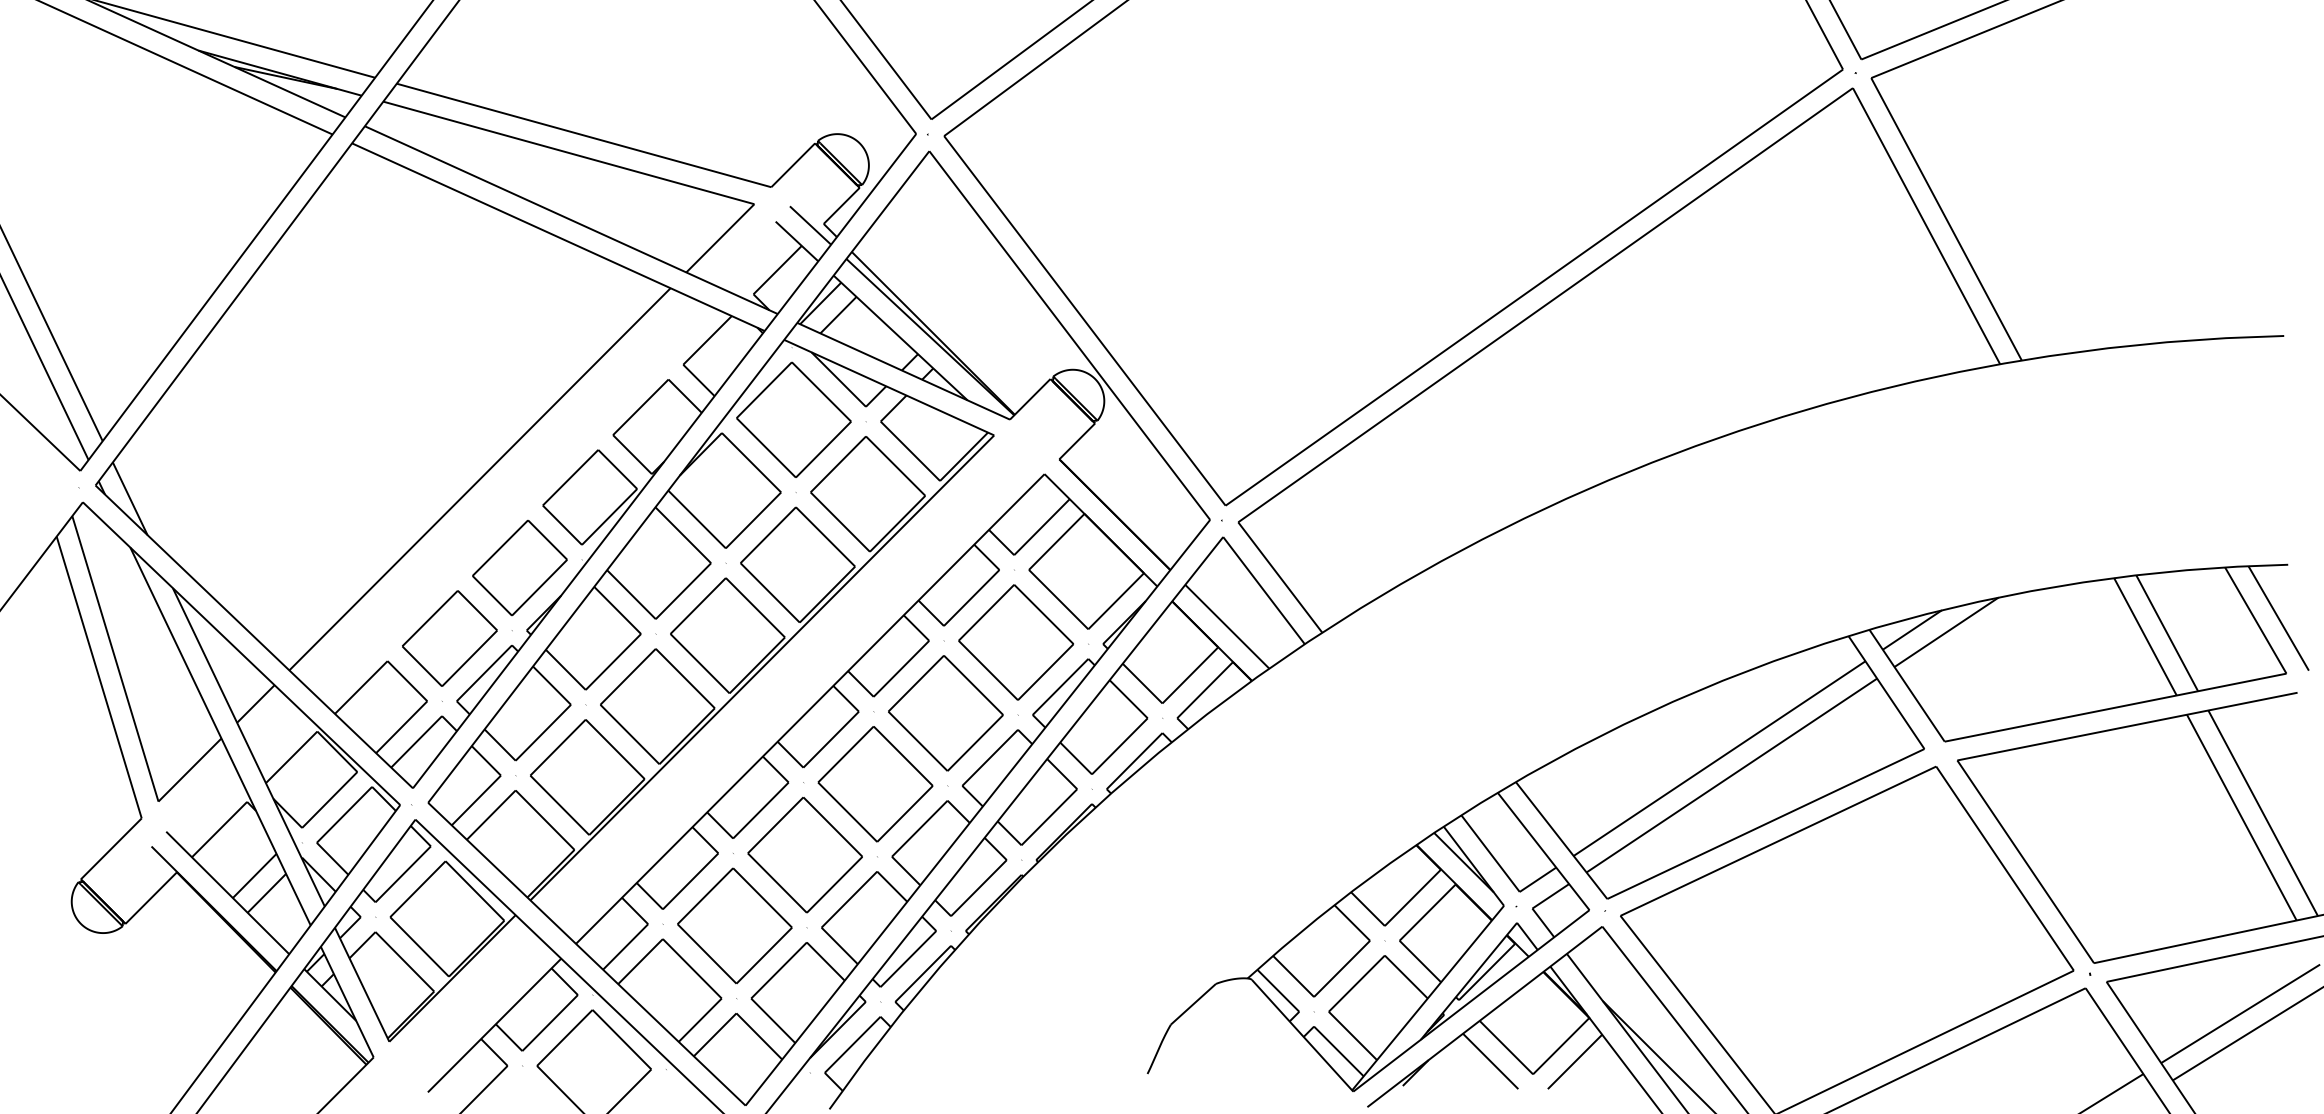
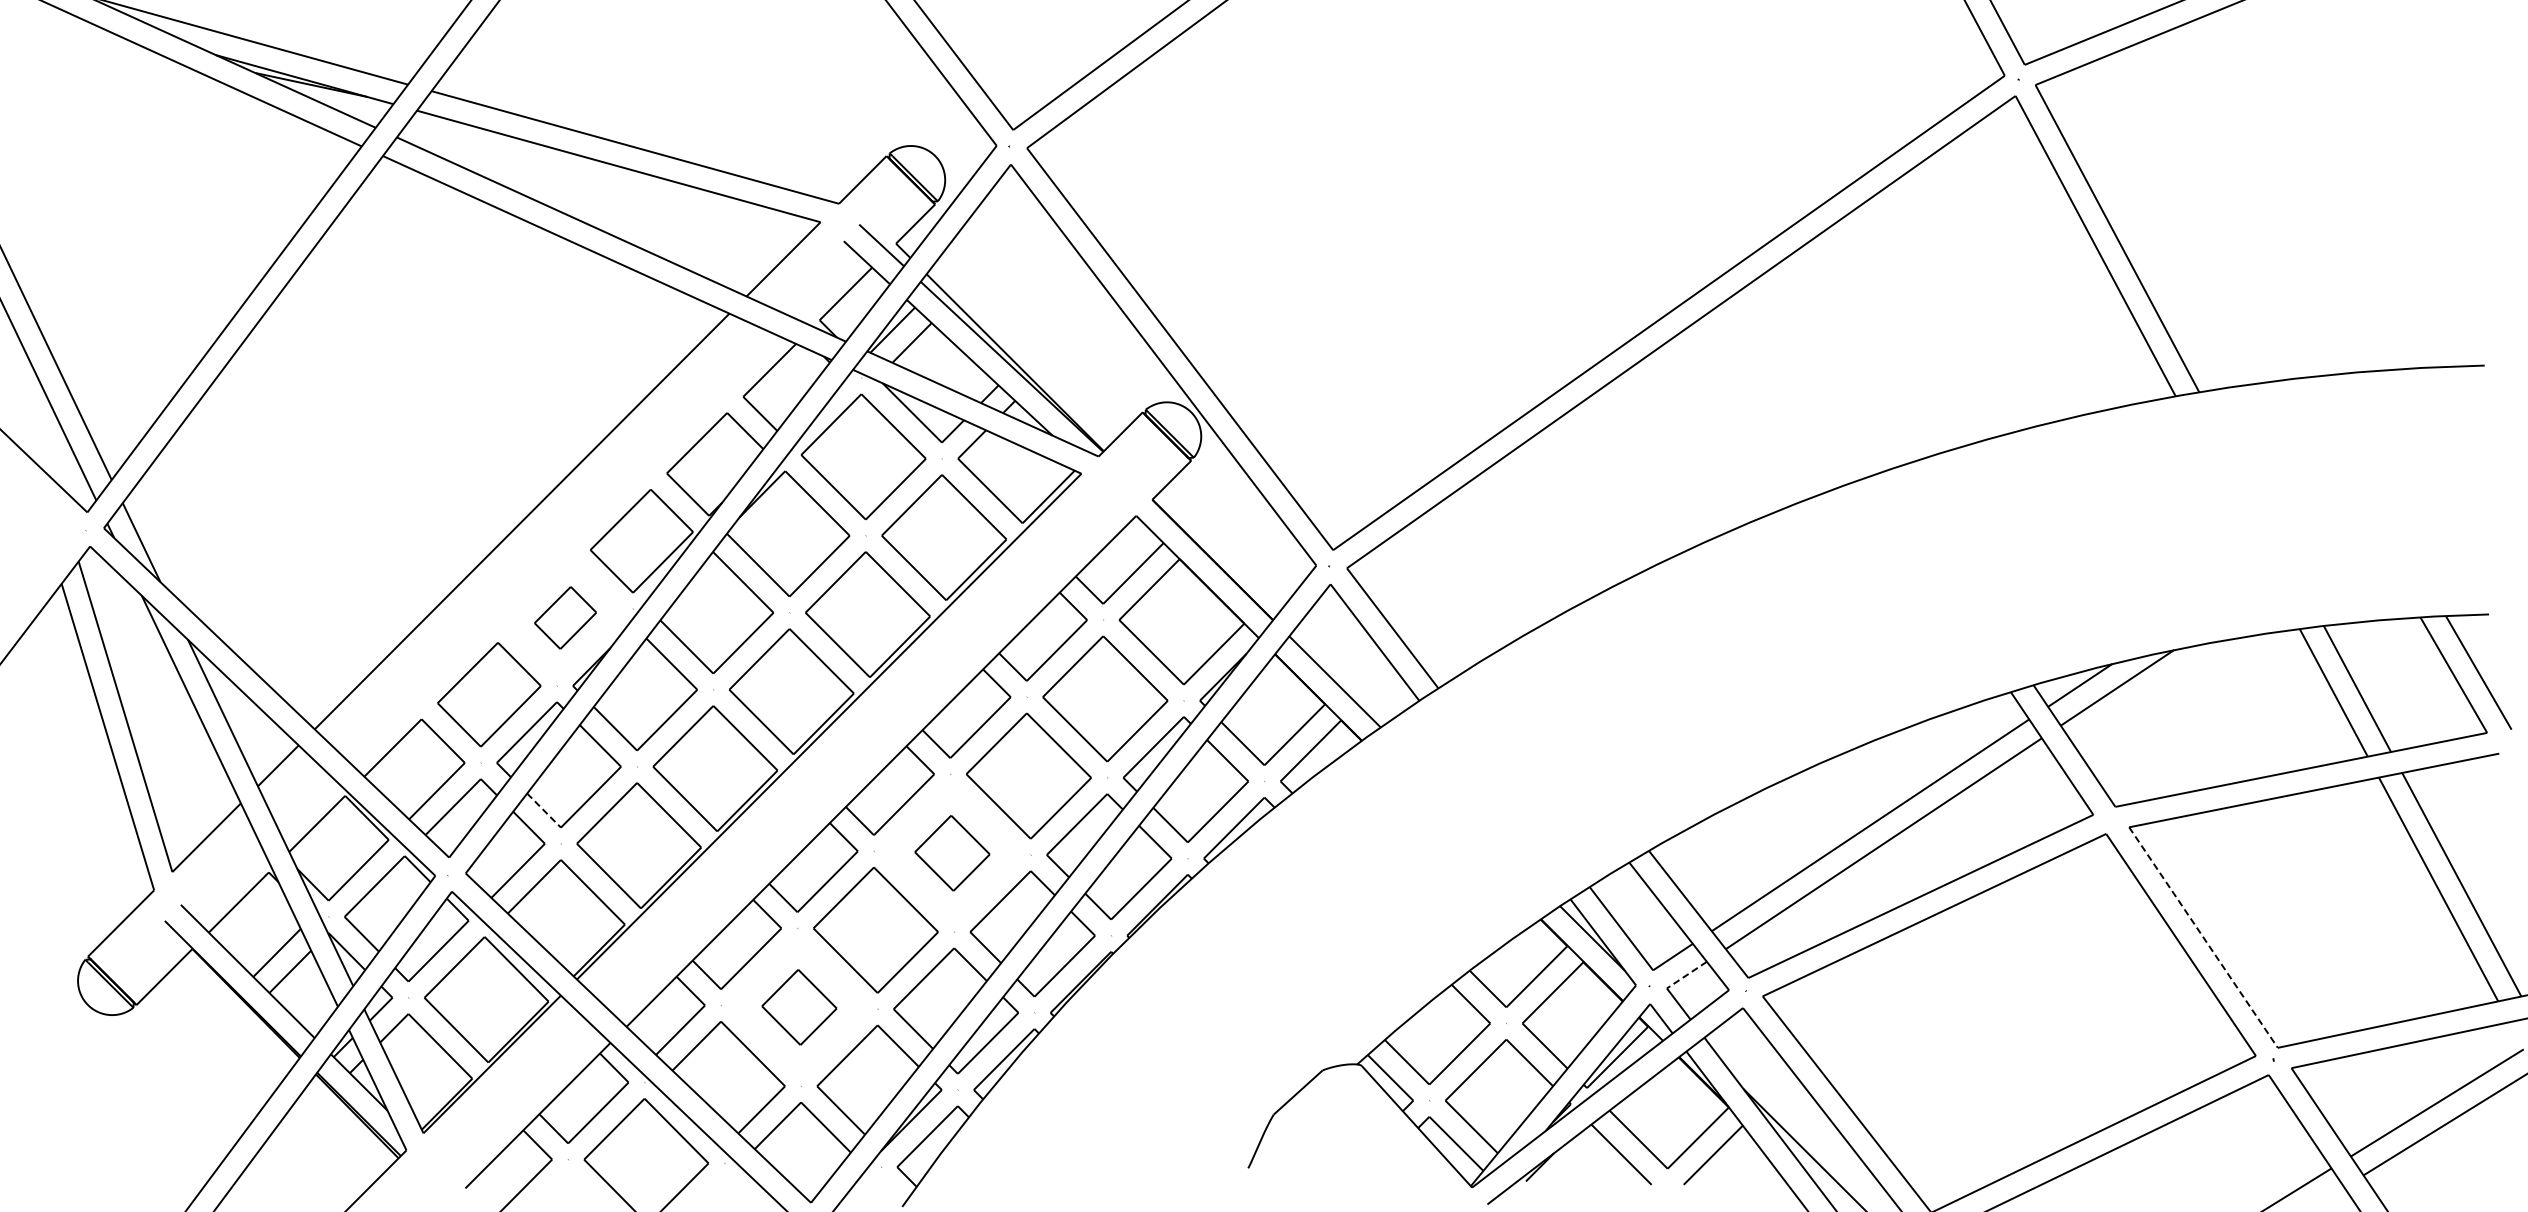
part: (519, 567) -> (565, 617), size x0.6
line: (500, 744) -> (544, 810), solid -> dashed
part: (875, 784) -> (952, 853), size x0.6
line: (2025, 861) -> (2203, 937), solid -> dashed
line: (1550, 896) -> (1686, 975), solid -> dashed
part: (734, 926) -> (799, 1007), size x0.6

